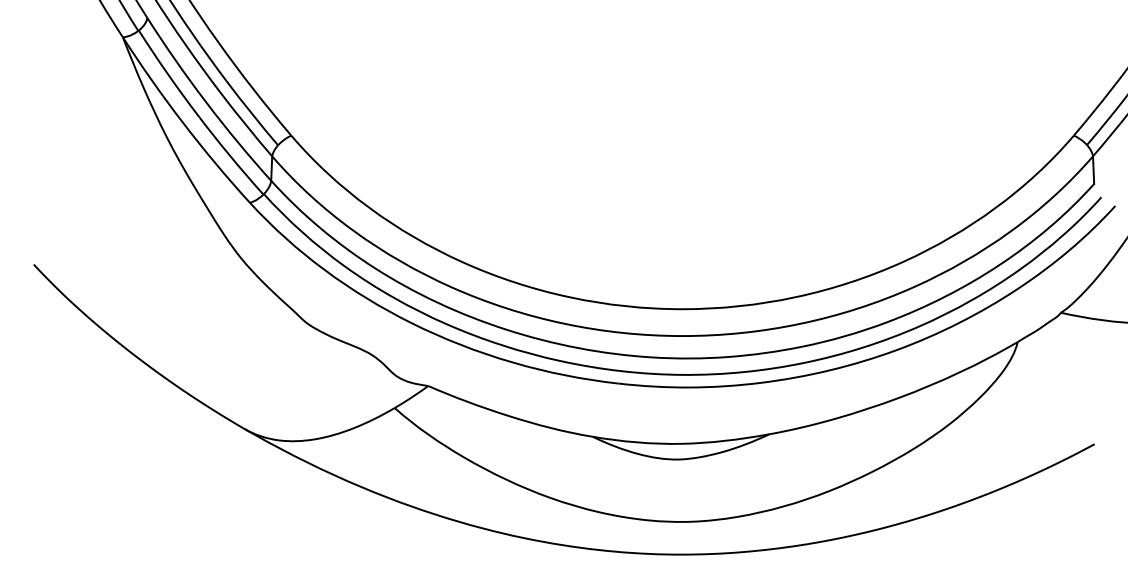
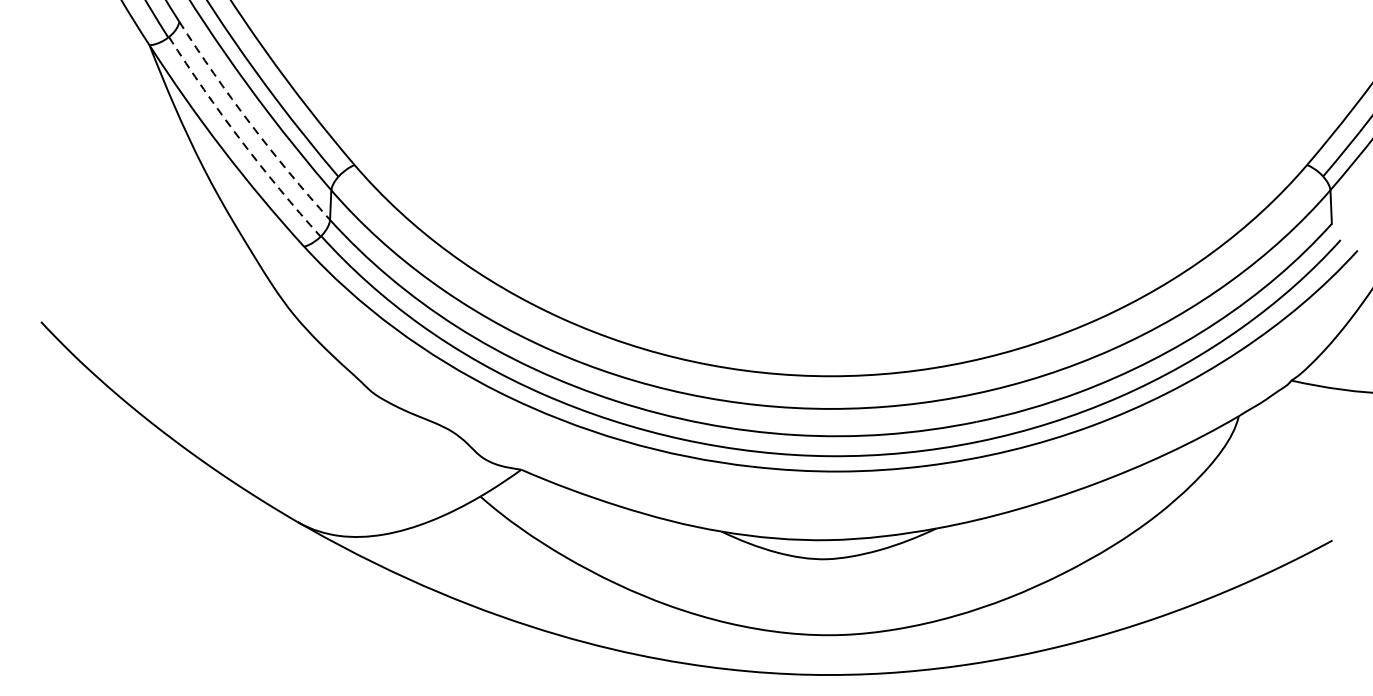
arc: (205, 101) -> (250, 123), solid -> dashed
arc: (197, 115) -> (240, 140), solid -> dashed

